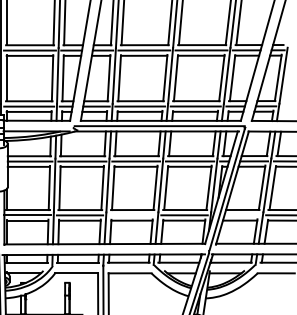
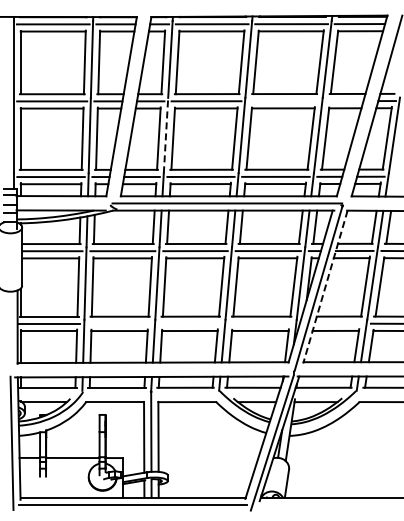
line: (201, 50) -> (283, 101), removed
line: (246, 50) -> (344, 101), removed
line: (114, 75) -> (166, 135), solid -> dashed
line: (232, 188) -> (325, 287), solid -> dashed
line: (79, 215) -> (119, 323), removed
line: (184, 215) -> (260, 323), removed

